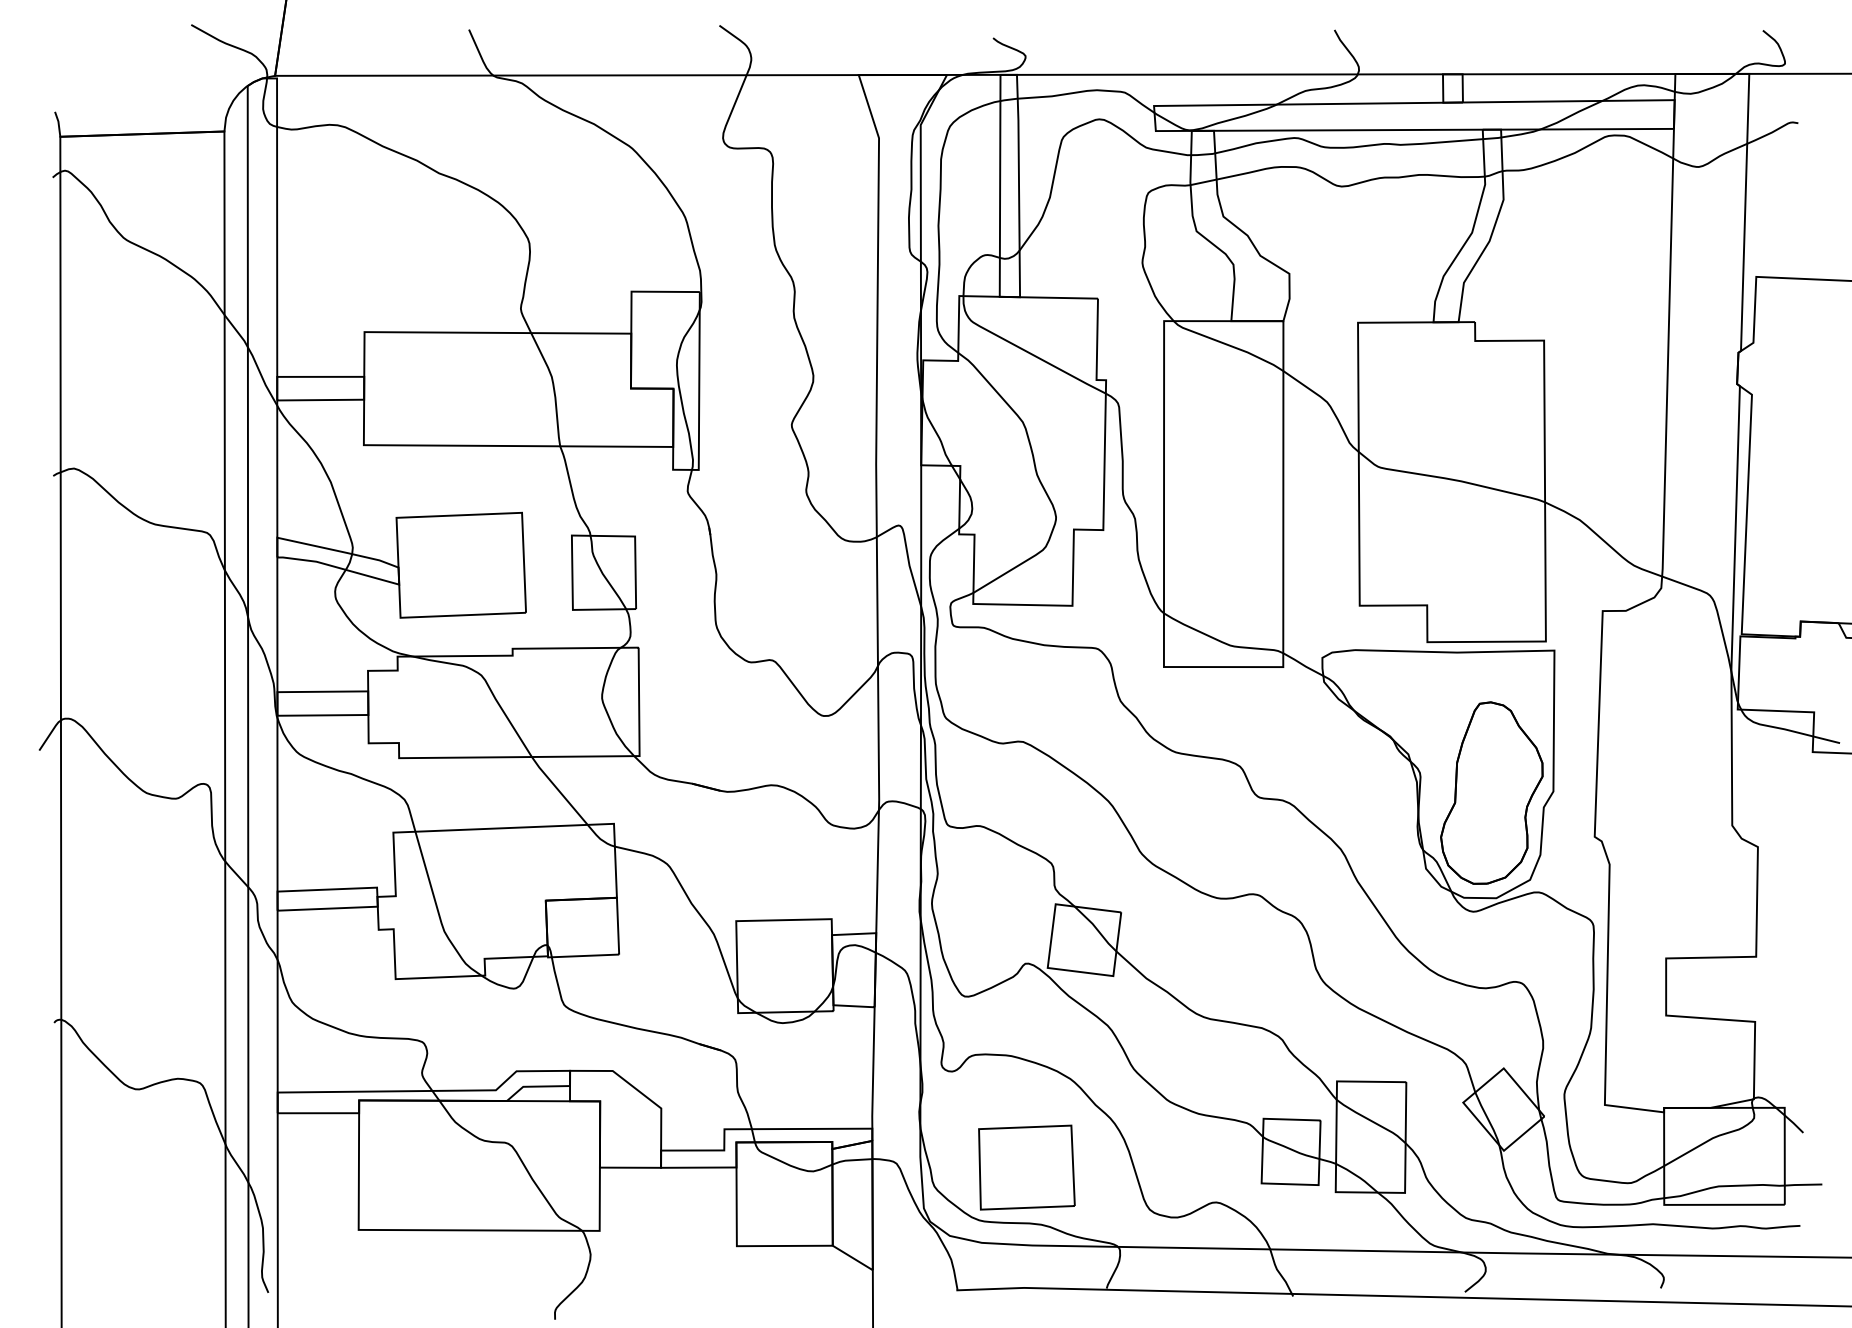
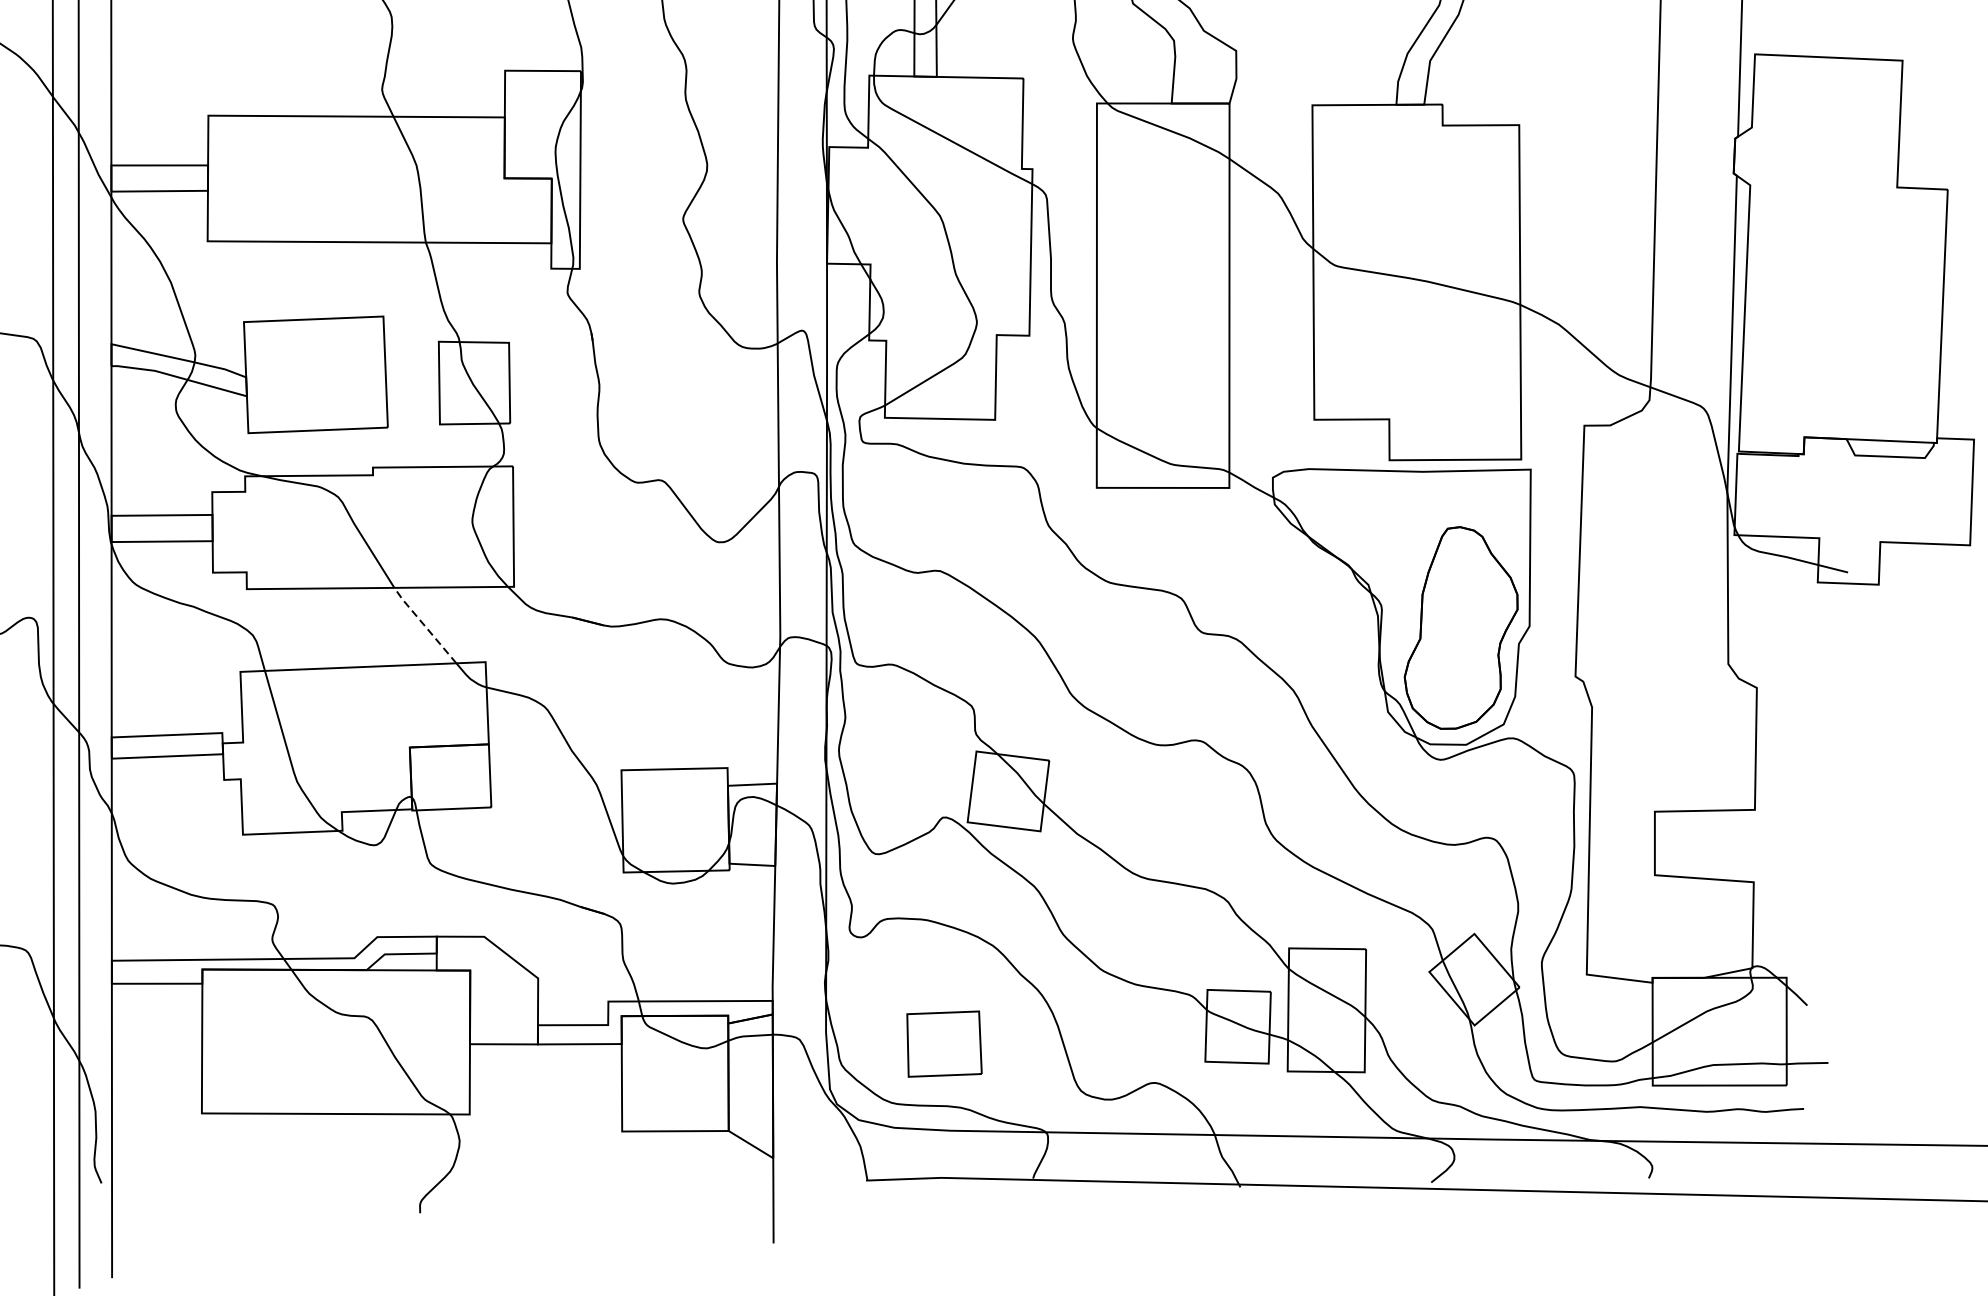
line: (559, 790) -> (425, 625), solid -> dashed
part: (1026, 1167) -> (944, 1044), size x0.7

